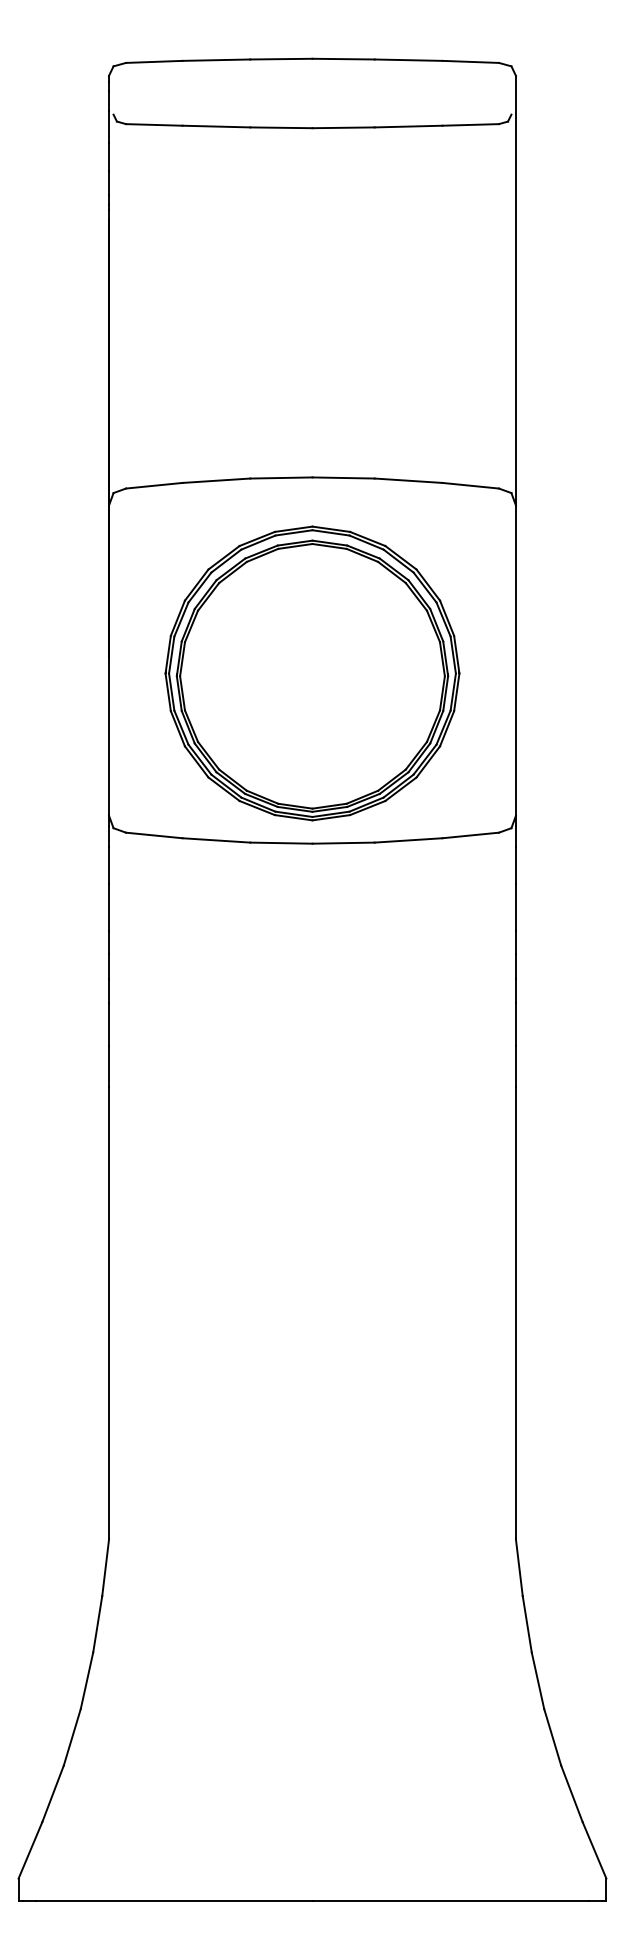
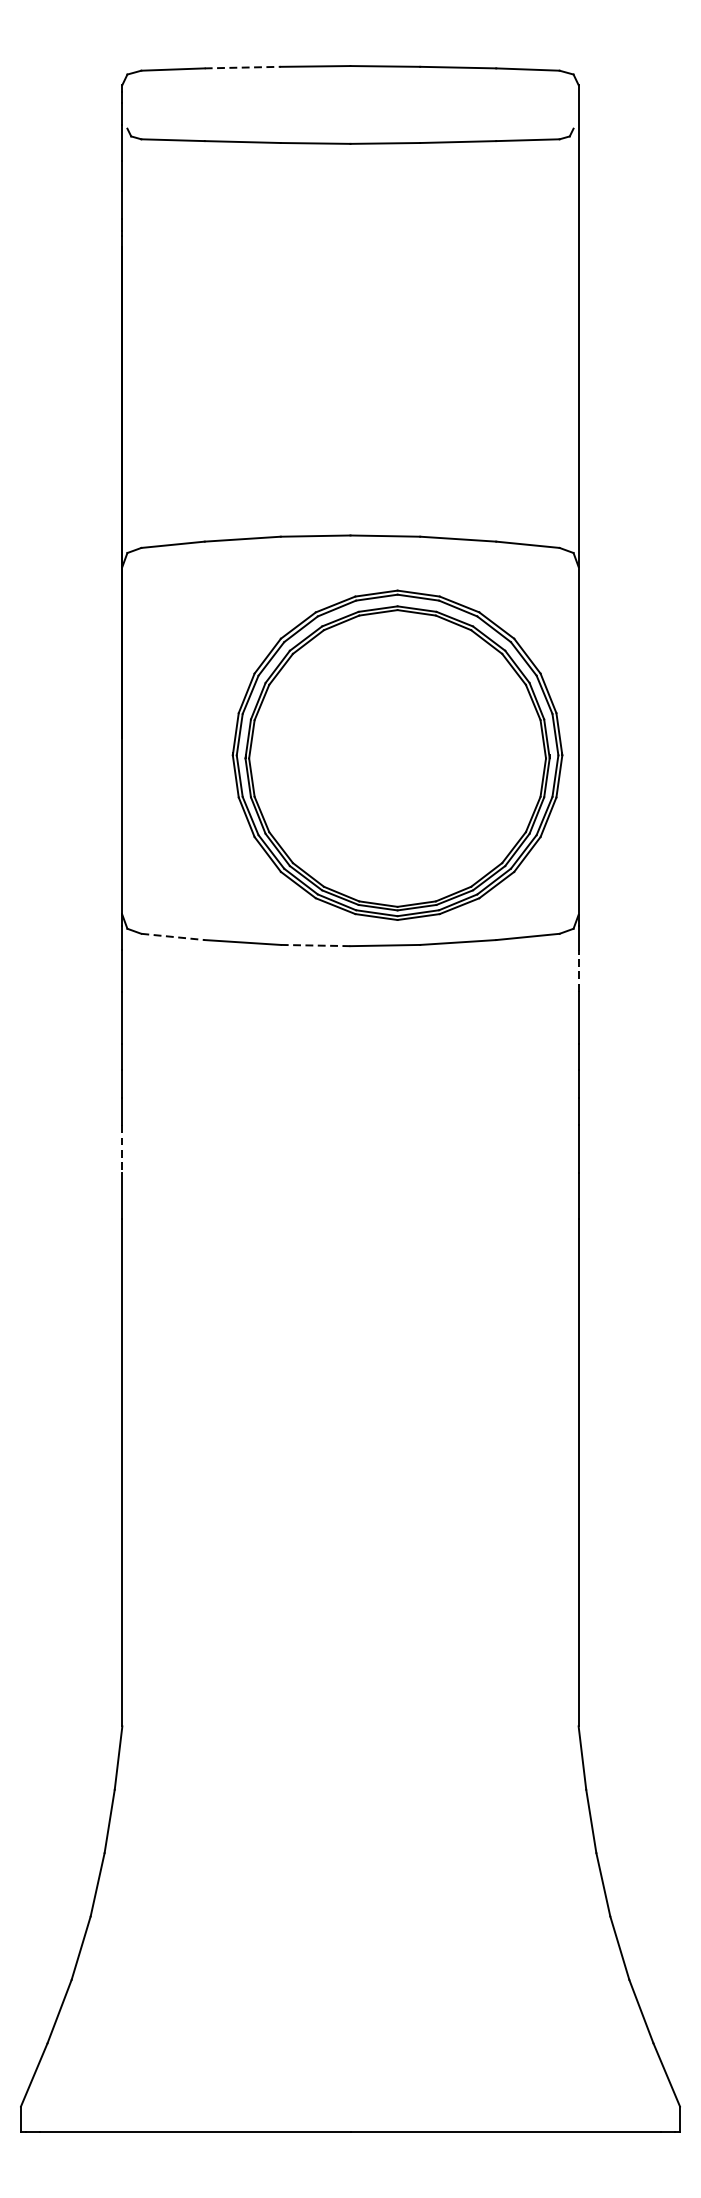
line: (216, 60) -> (242, 67), solid -> dashed
part: (312, 673) -> (397, 755), moved
line: (154, 835) -> (173, 936), solid -> dashed
line: (281, 843) -> (315, 945), solid -> dashed
line: (515, 865) -> (578, 970), solid -> dashed
line: (109, 1025) -> (122, 1150), solid -> dashed

